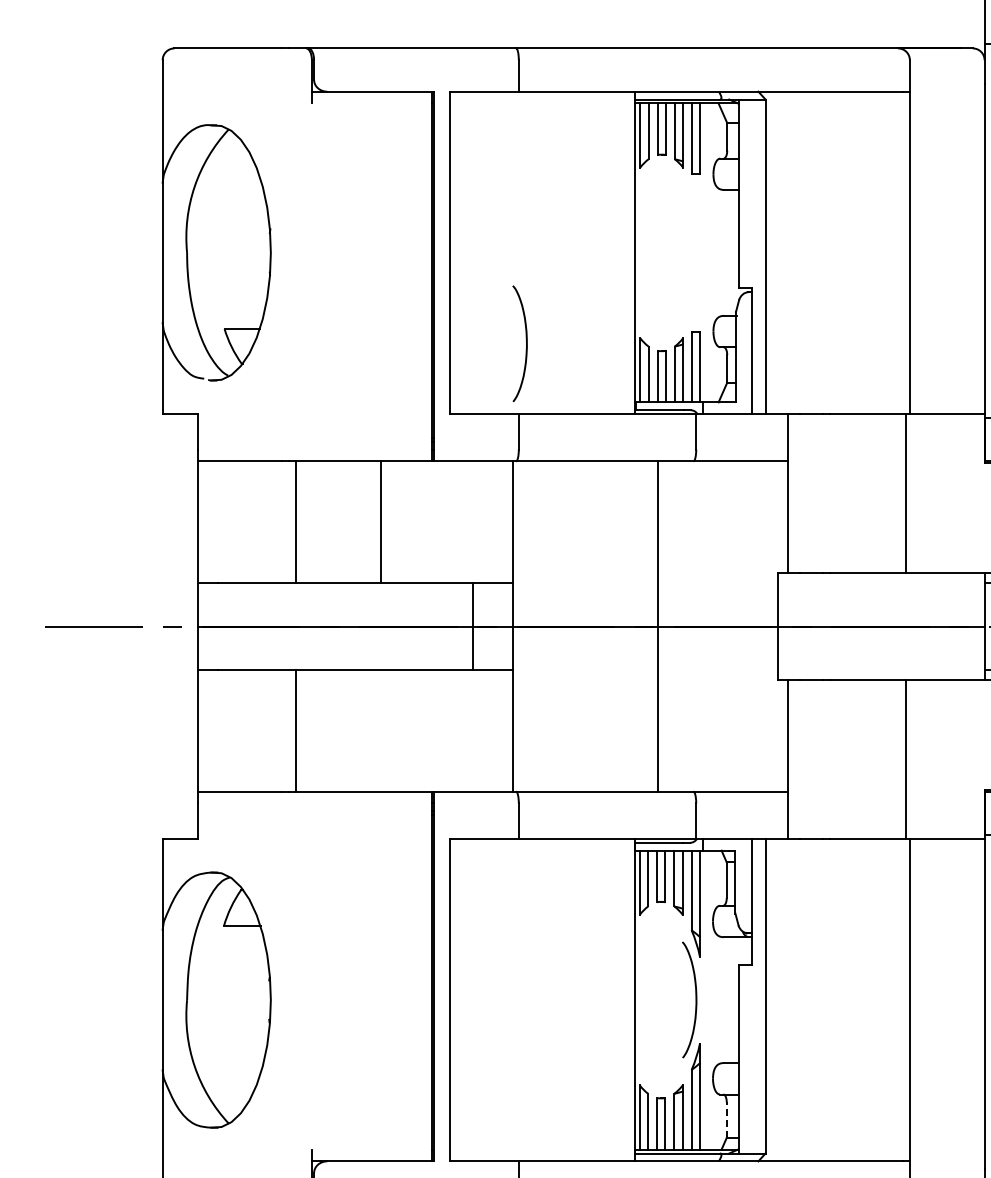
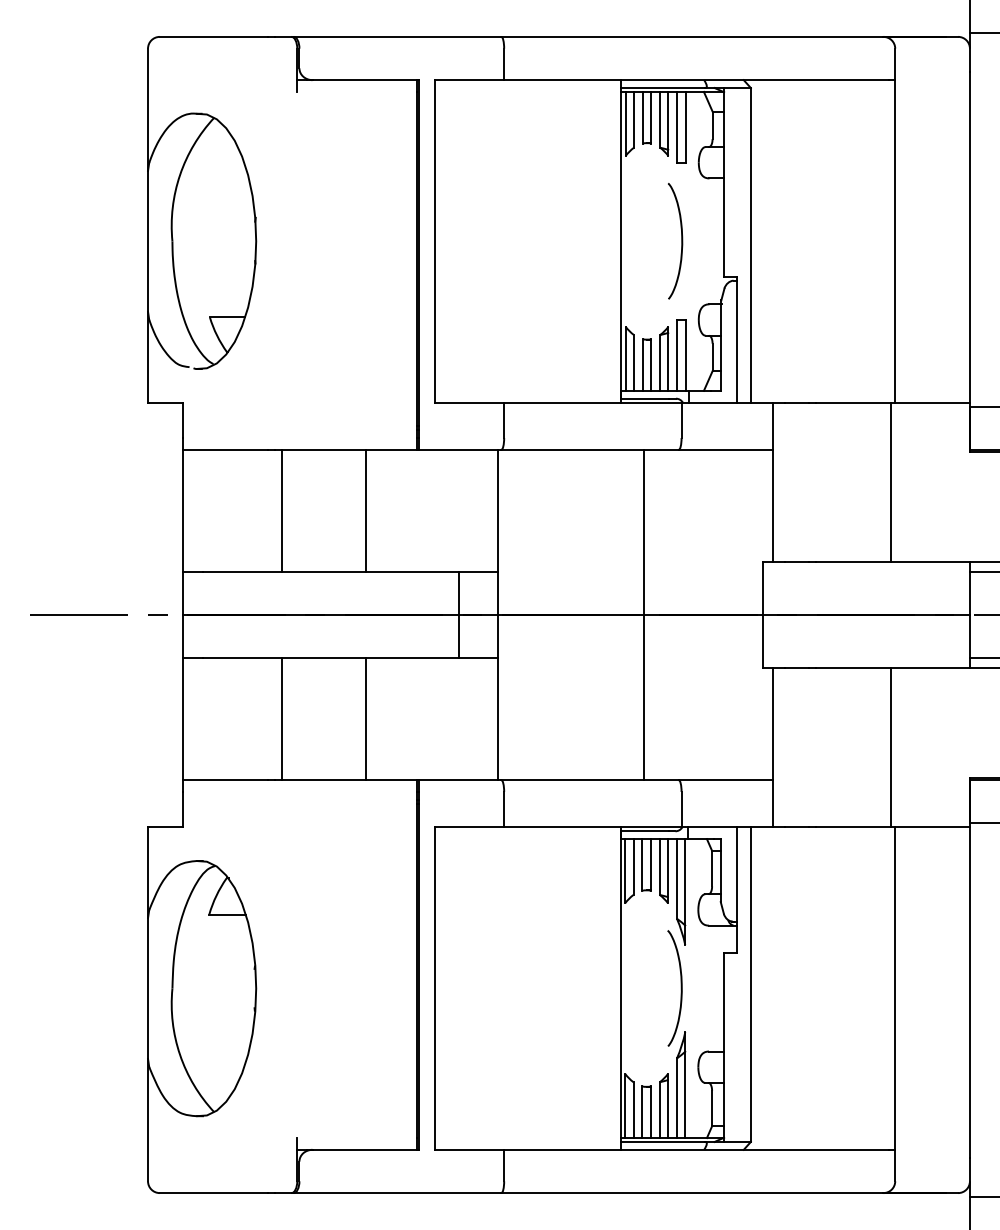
curve: (526, 344) -> (681, 241), moved
line: (381, 731) -> (366, 719), added
line: (727, 1120) -> (712, 1108), dashed -> solid

